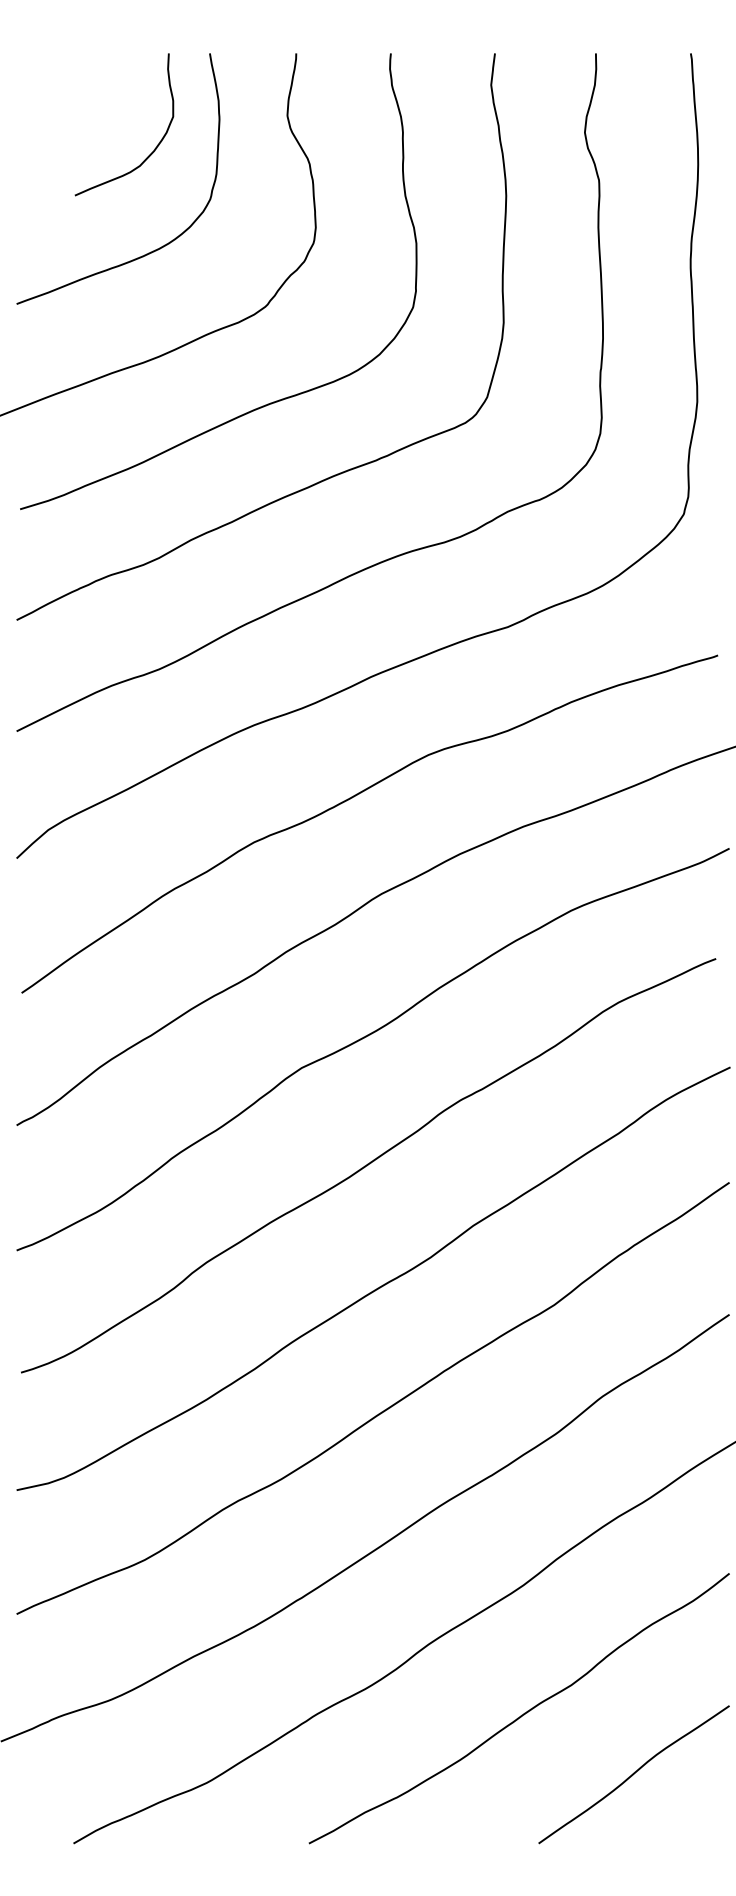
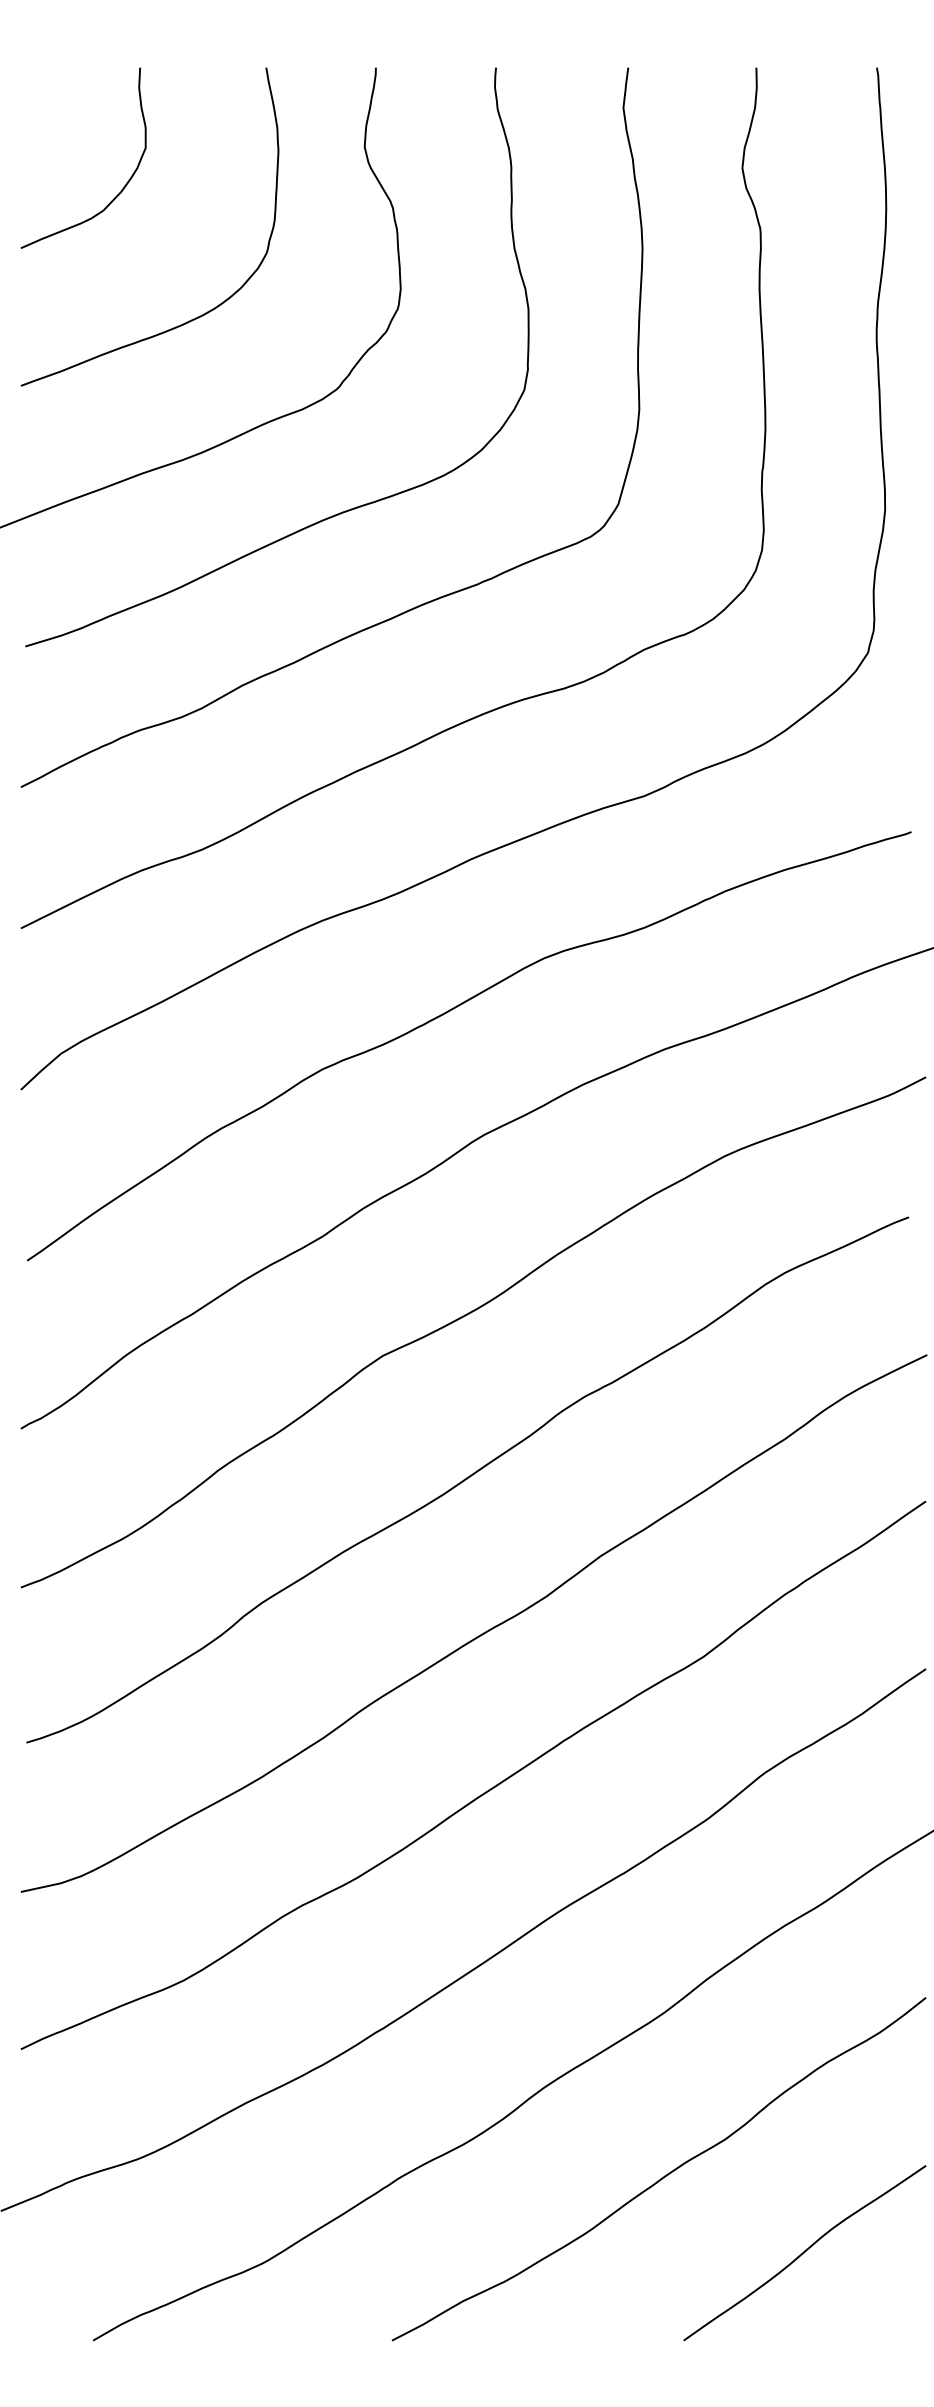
curve: (156, 146) -> (124, 185), moved

